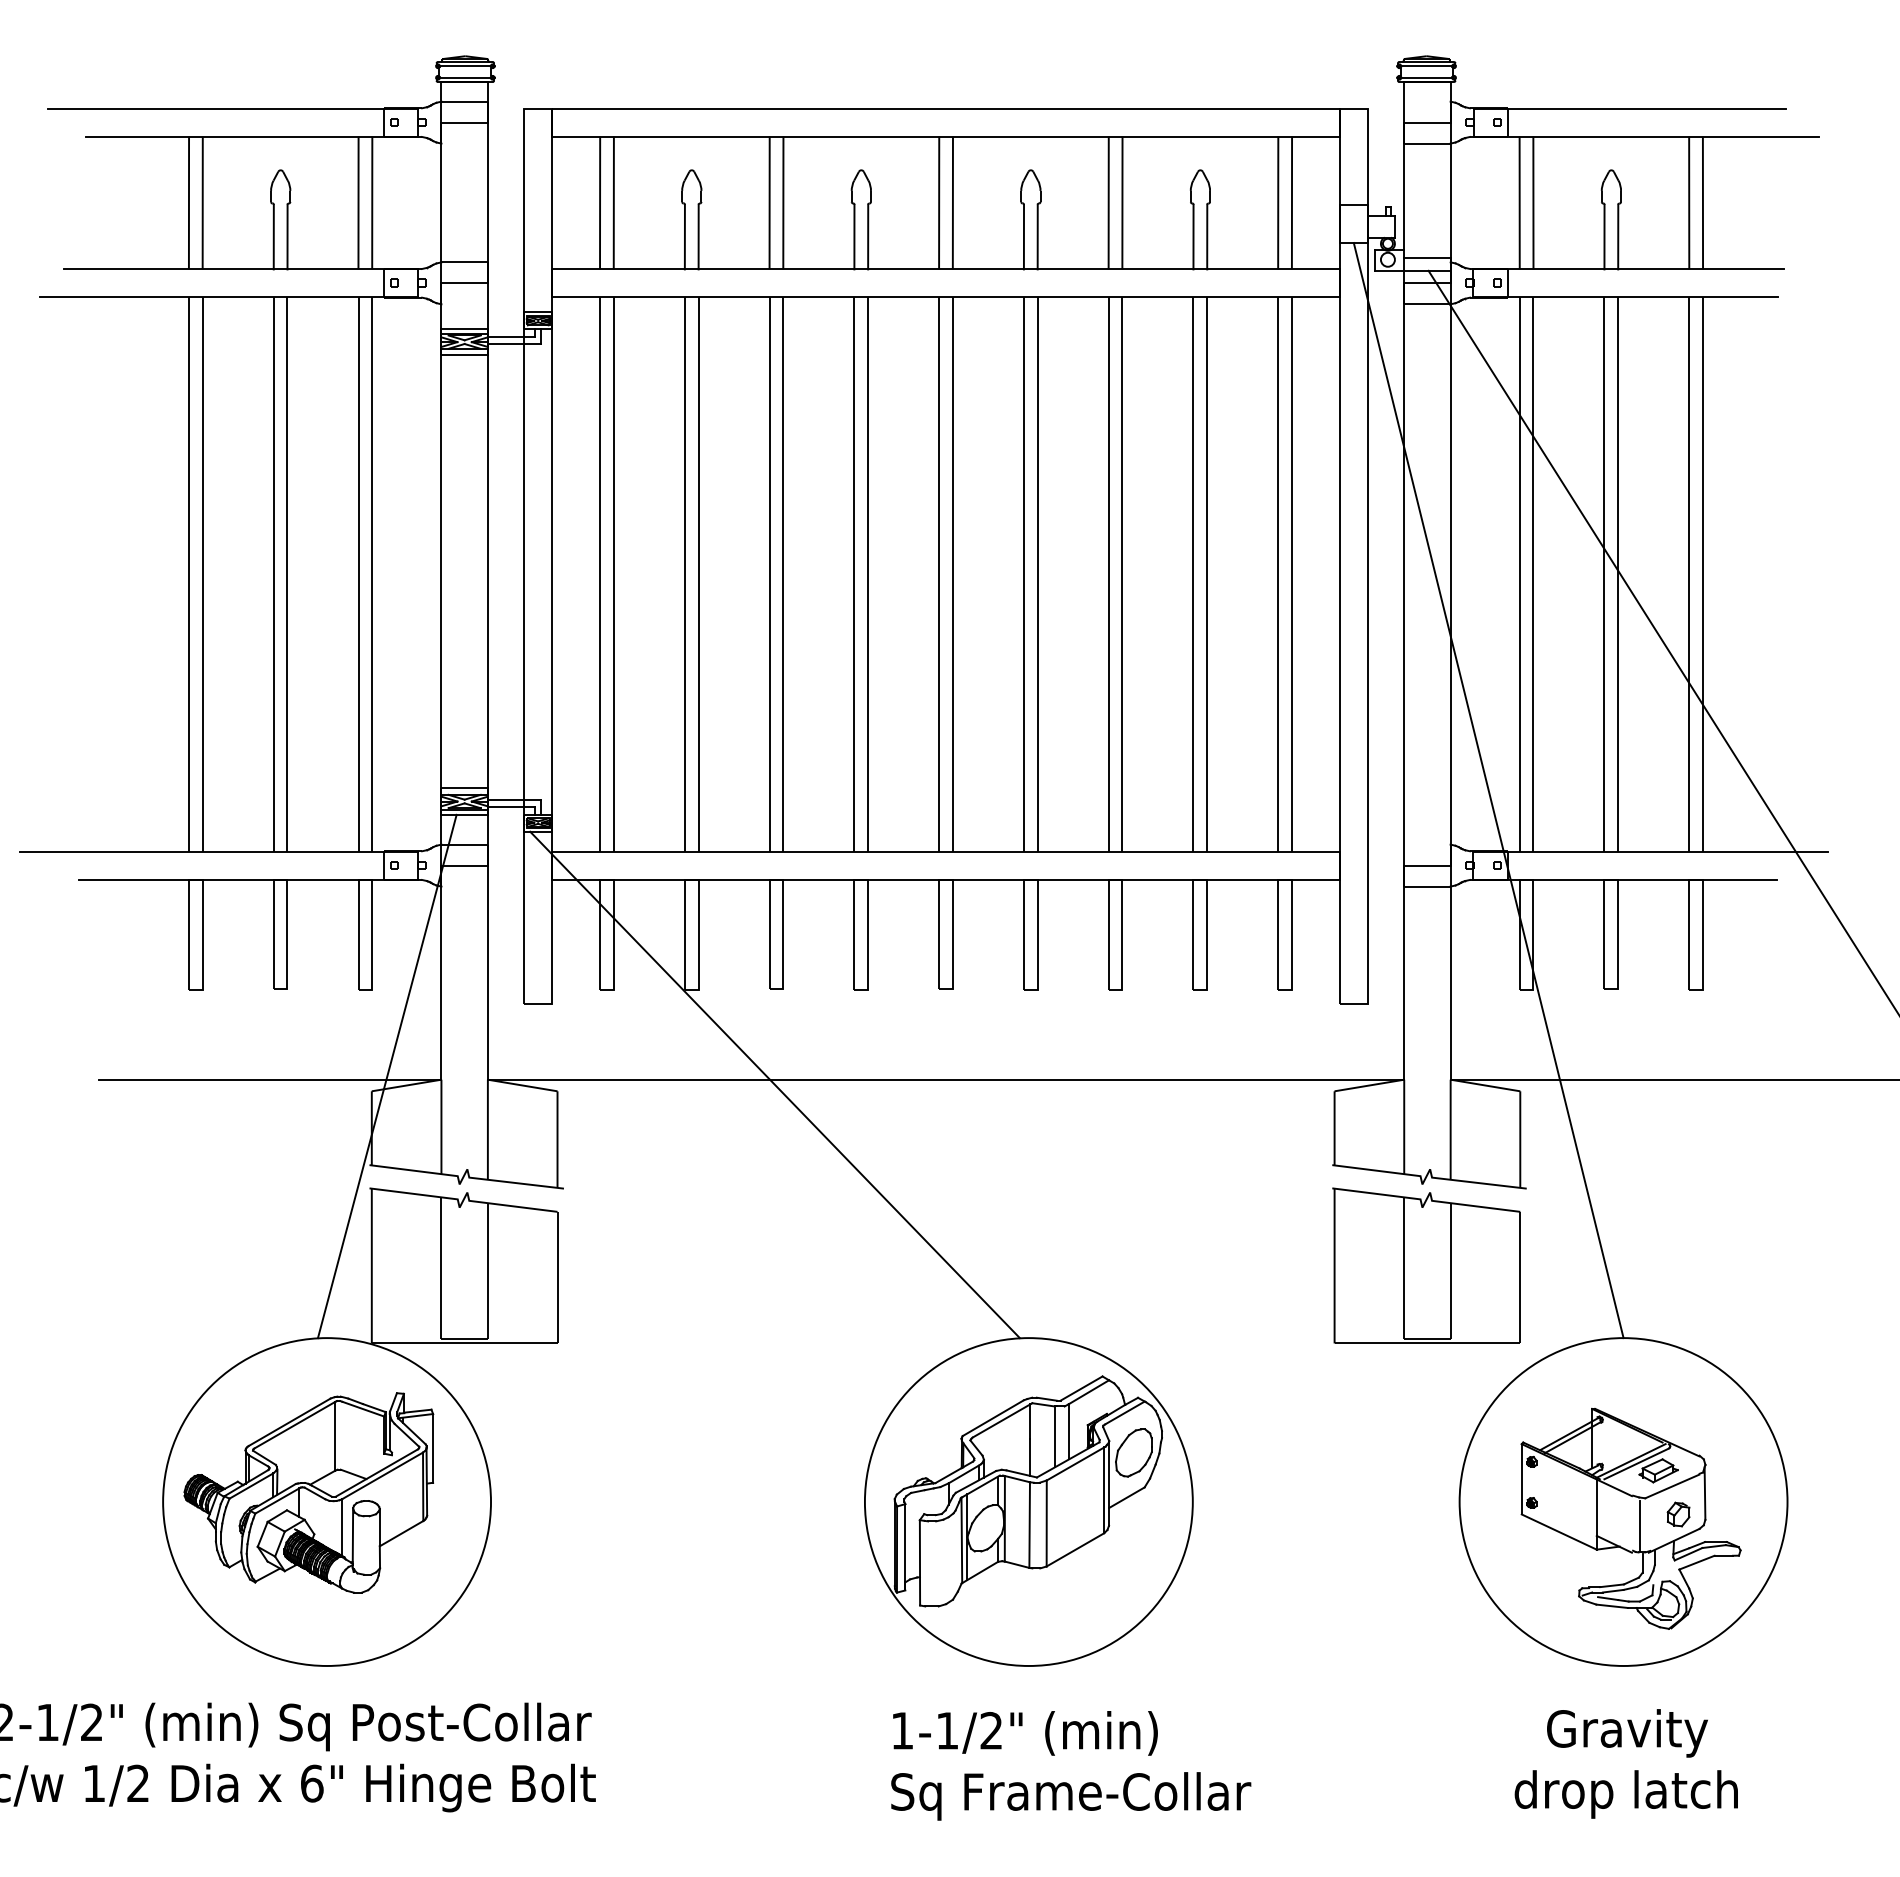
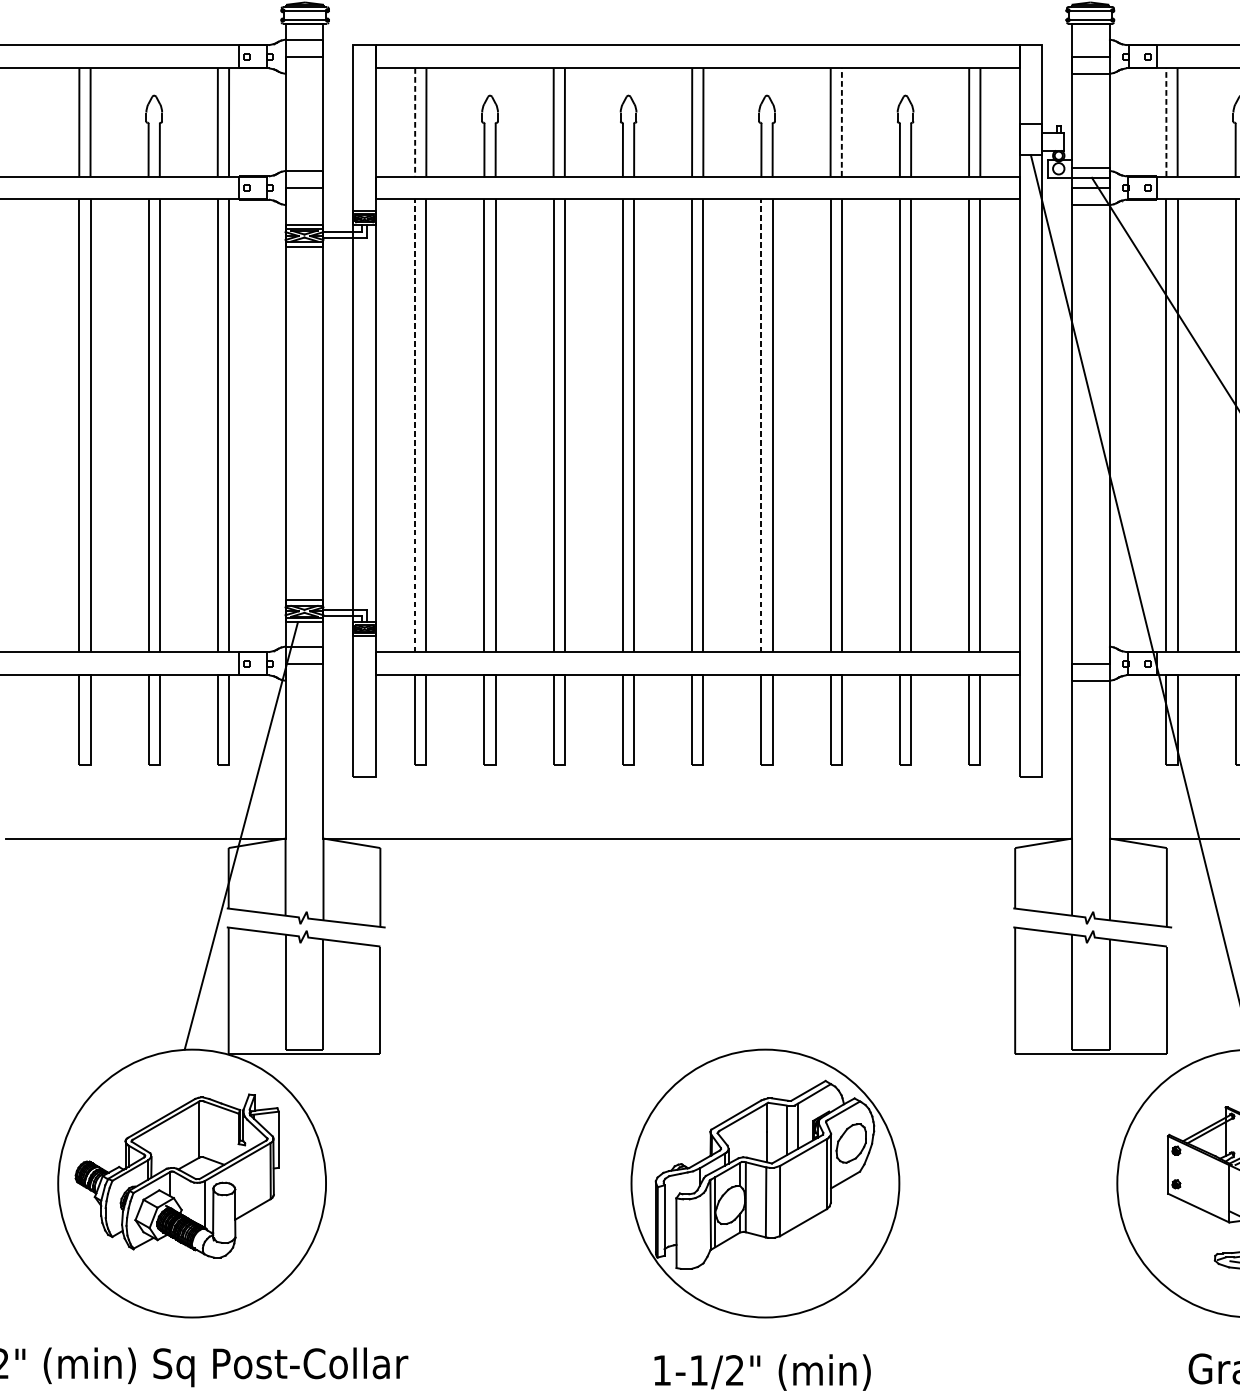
line: (1122, 202) -> (841, 121), solid -> dashed
line: (1519, 202) -> (1166, 121), solid -> dashed
line: (600, 203) -> (415, 122), solid -> dashed
line: (600, 573) -> (415, 425), solid -> dashed
line: (1023, 573) -> (761, 425), solid -> dashed
line: (774, 1084) -> (557, 842), removed

